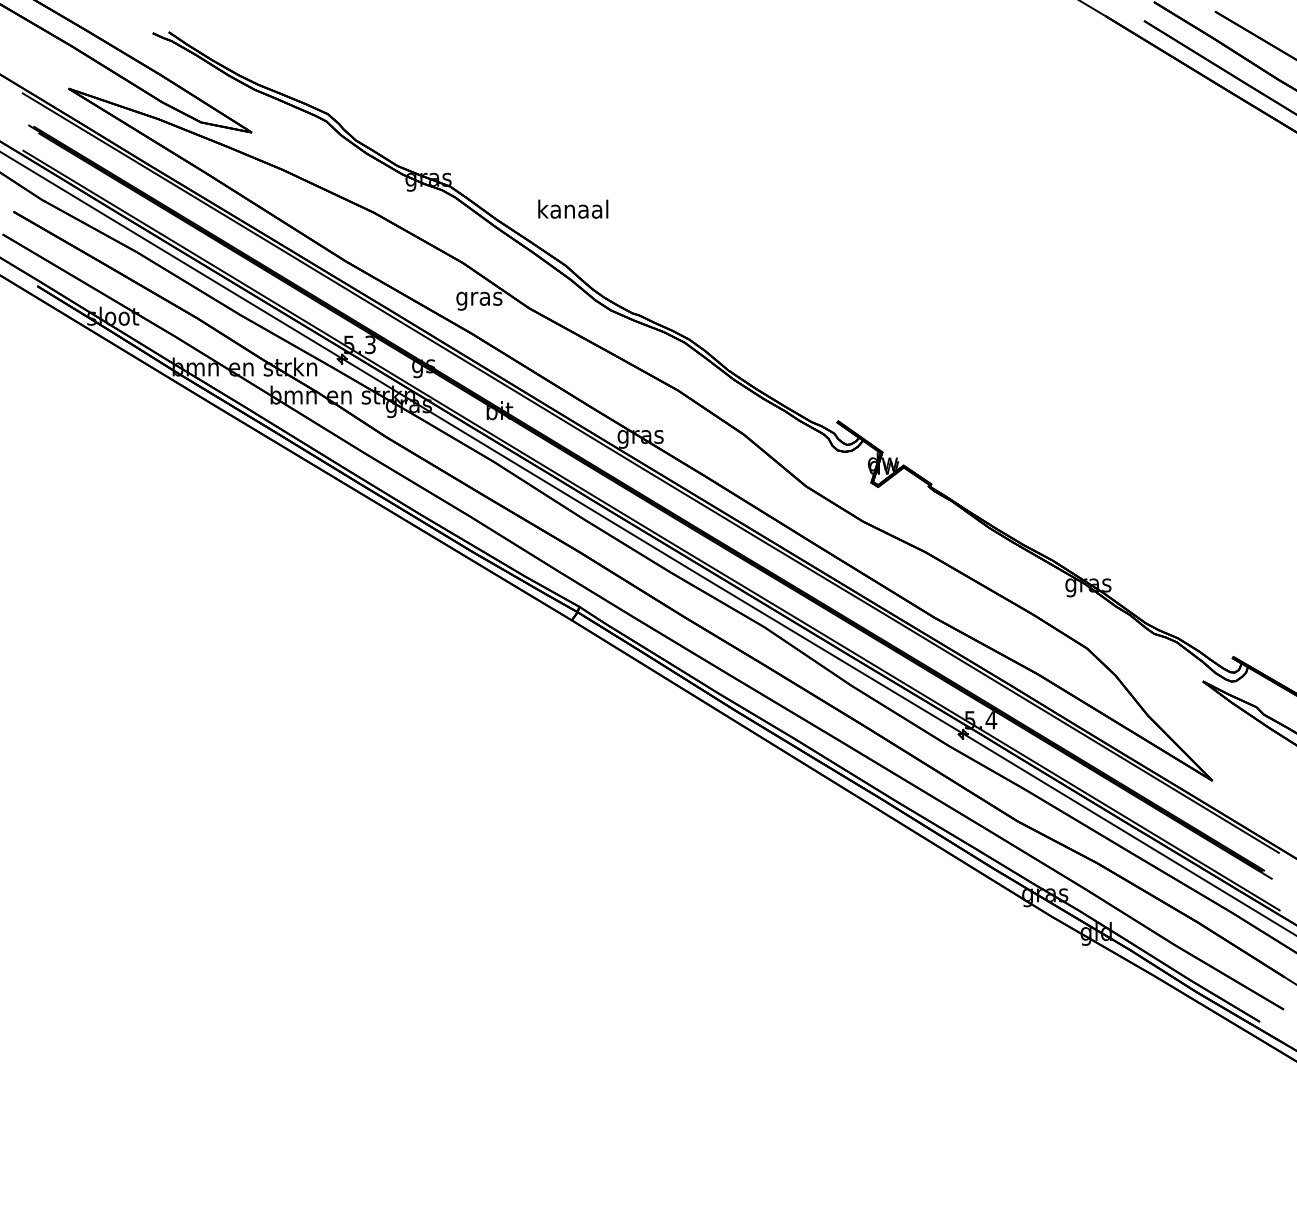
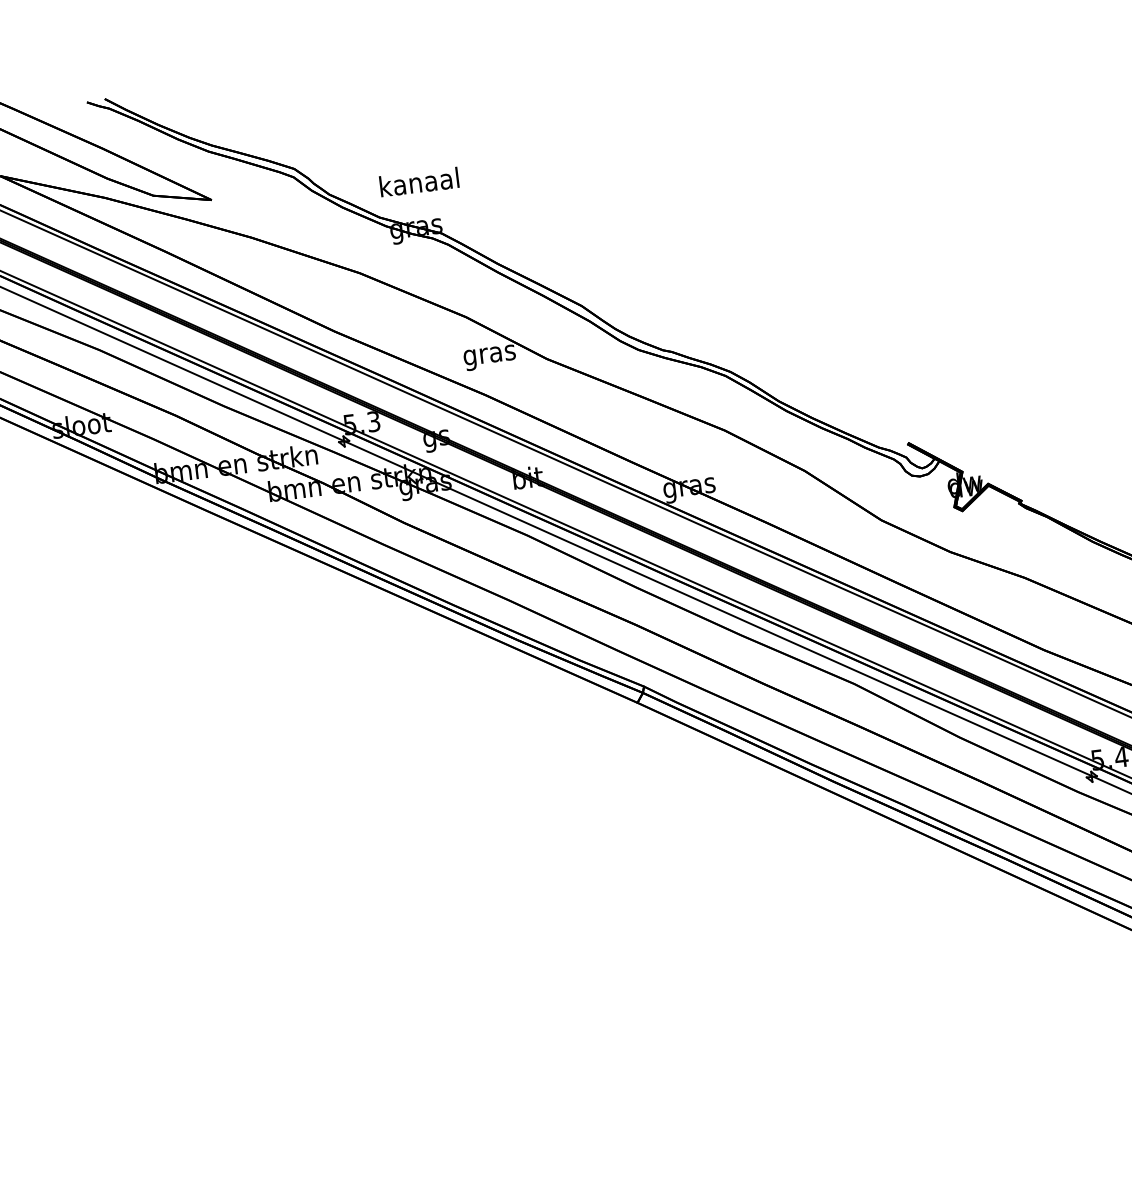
text: (573, 208) -> (419, 181), moved

